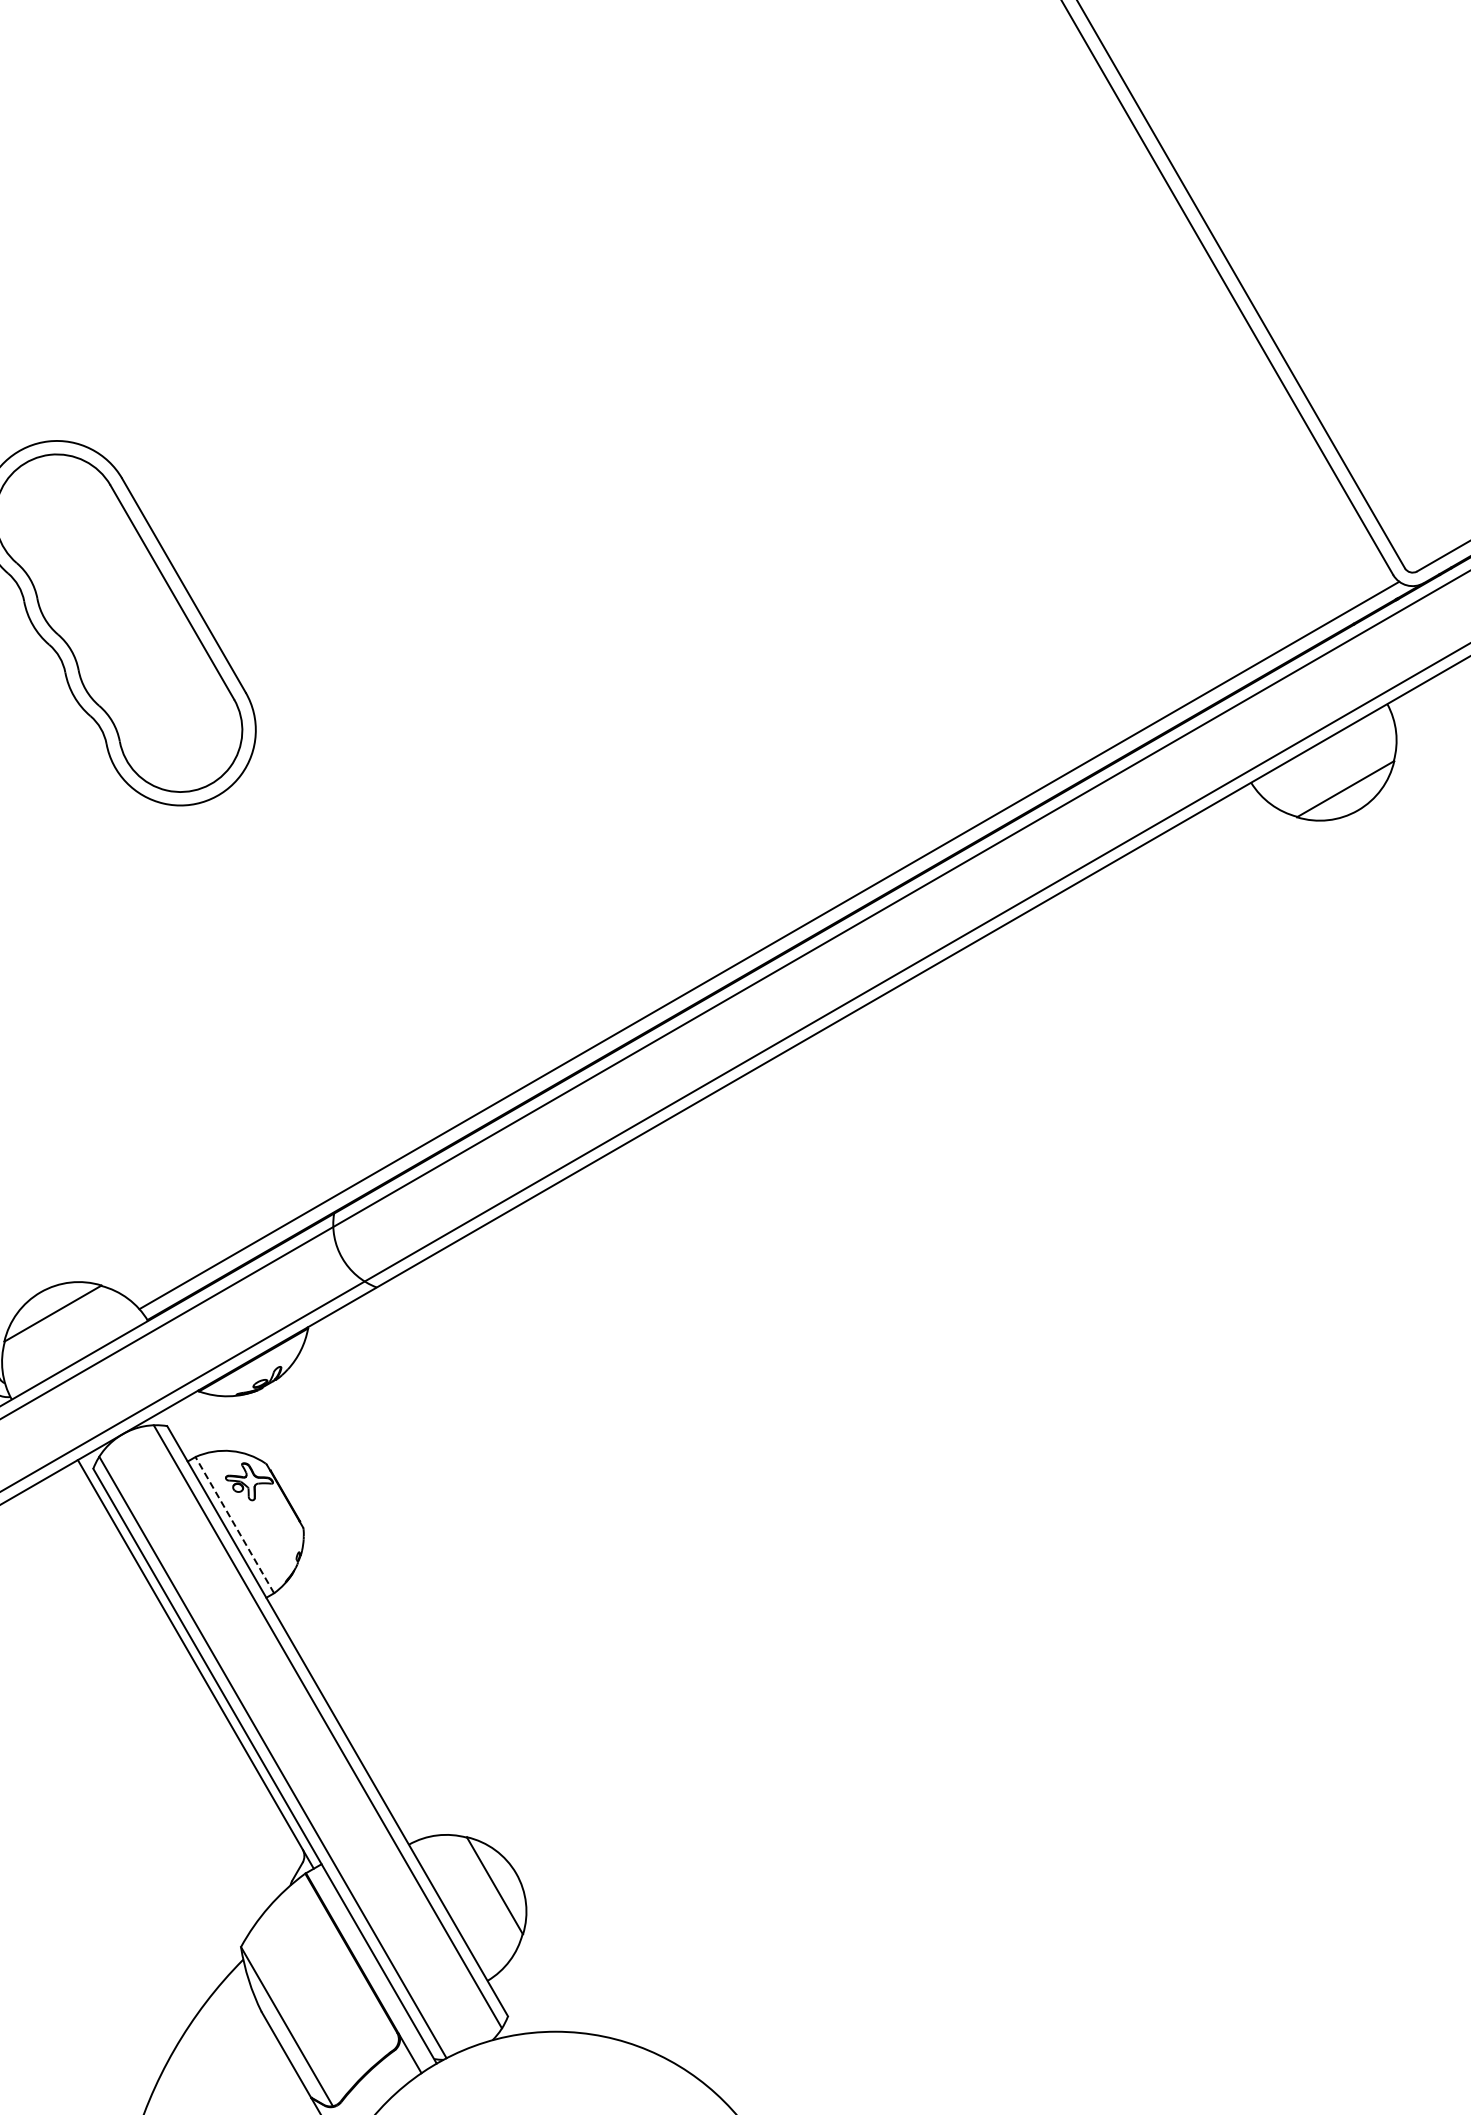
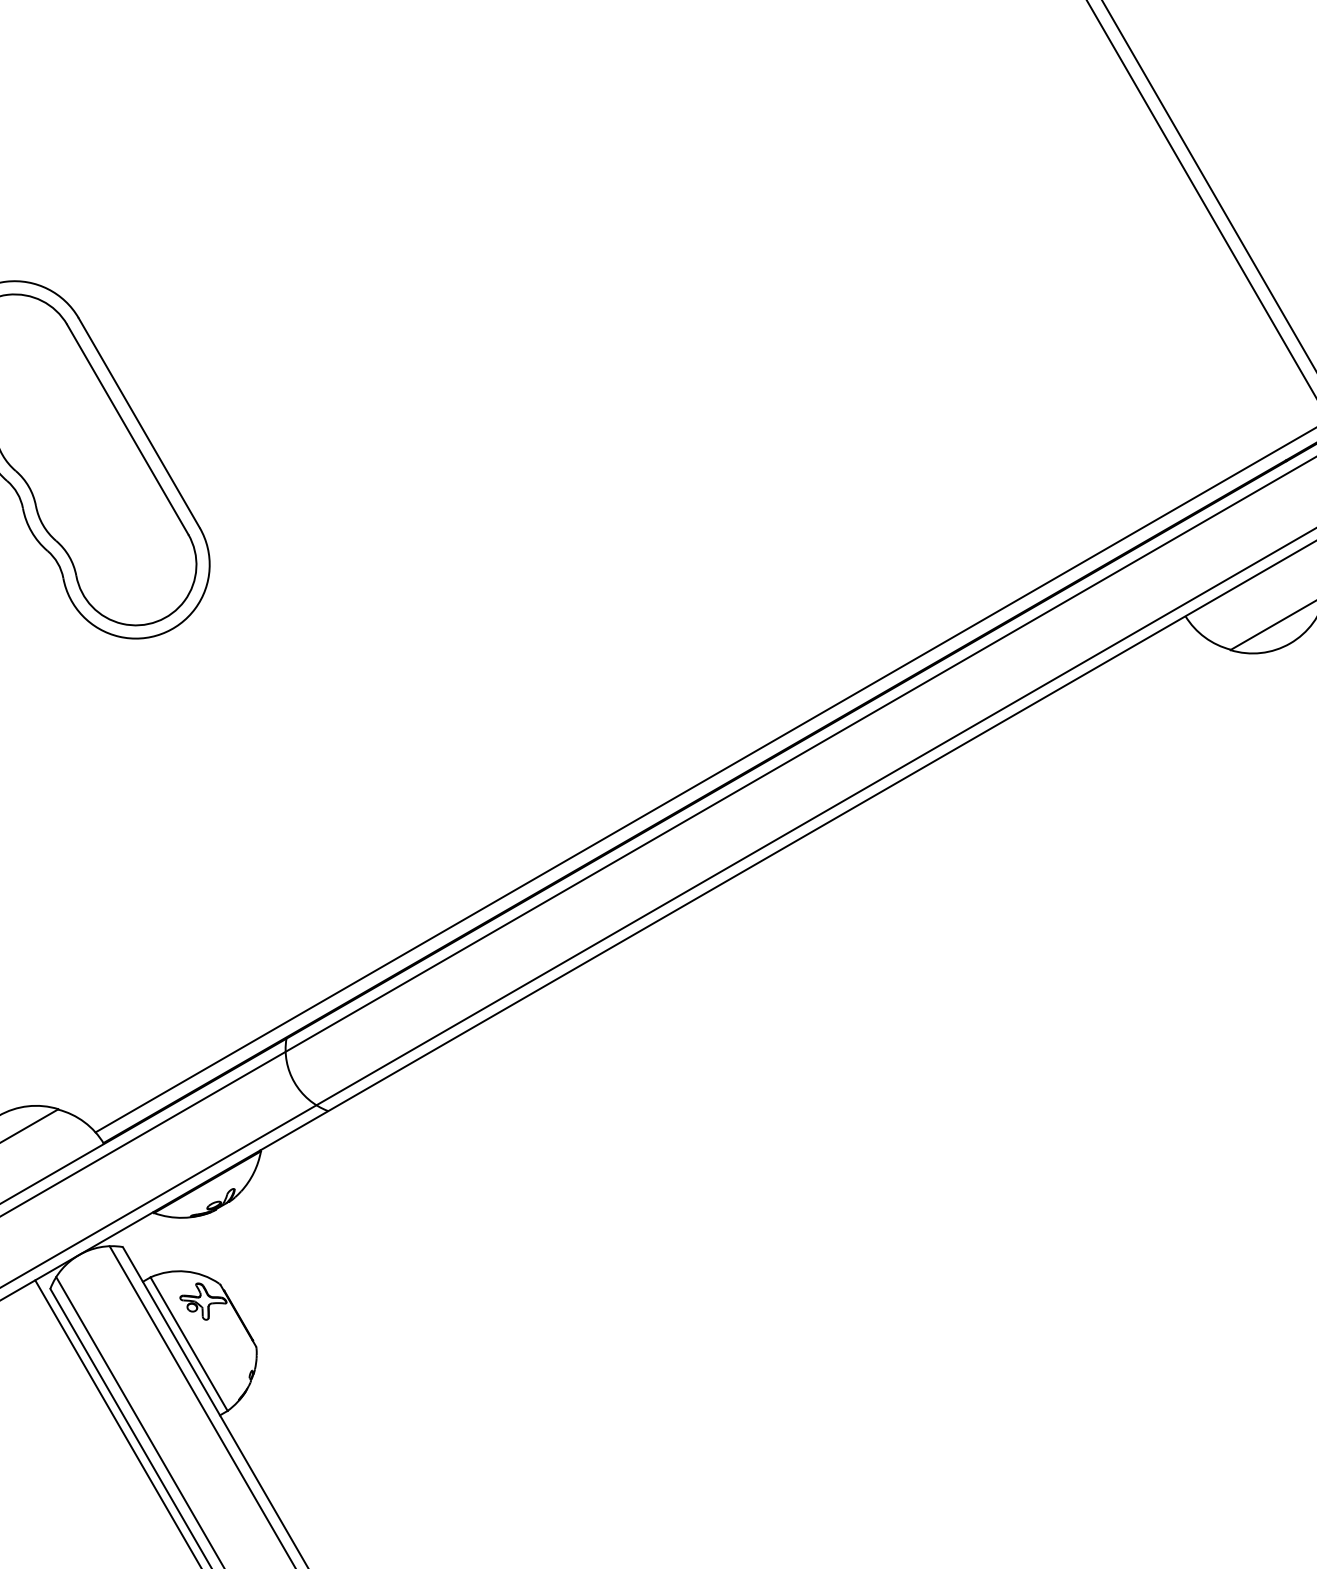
line: (234, 1525) -> (188, 1344), dashed -> solid

